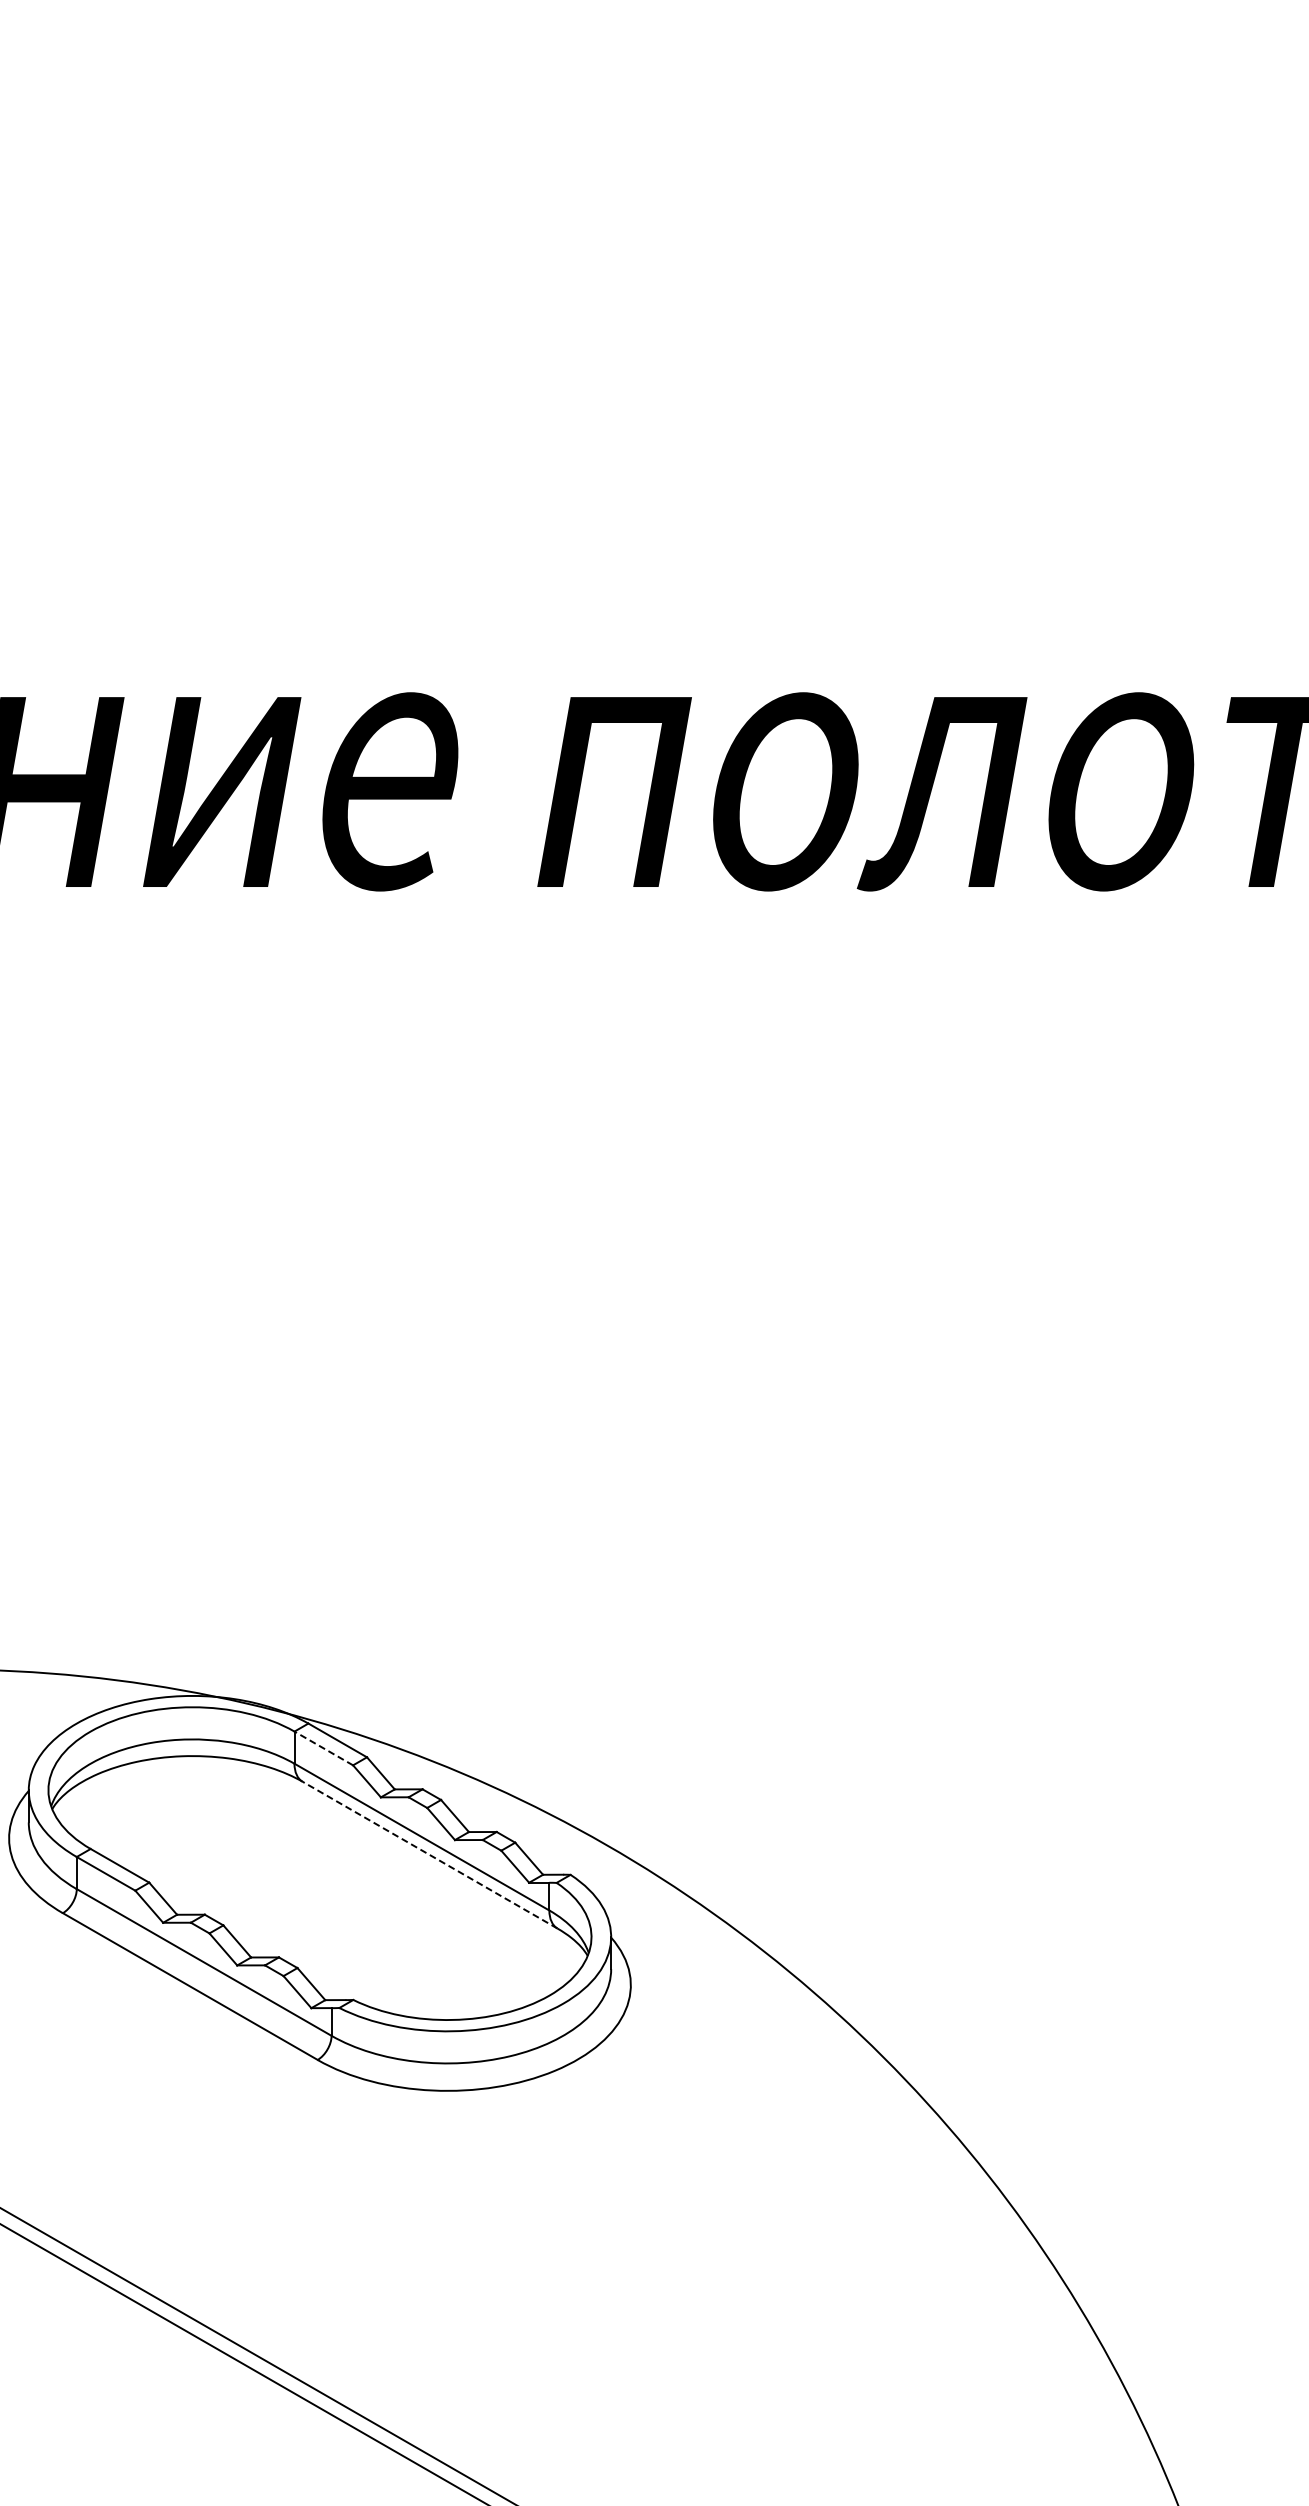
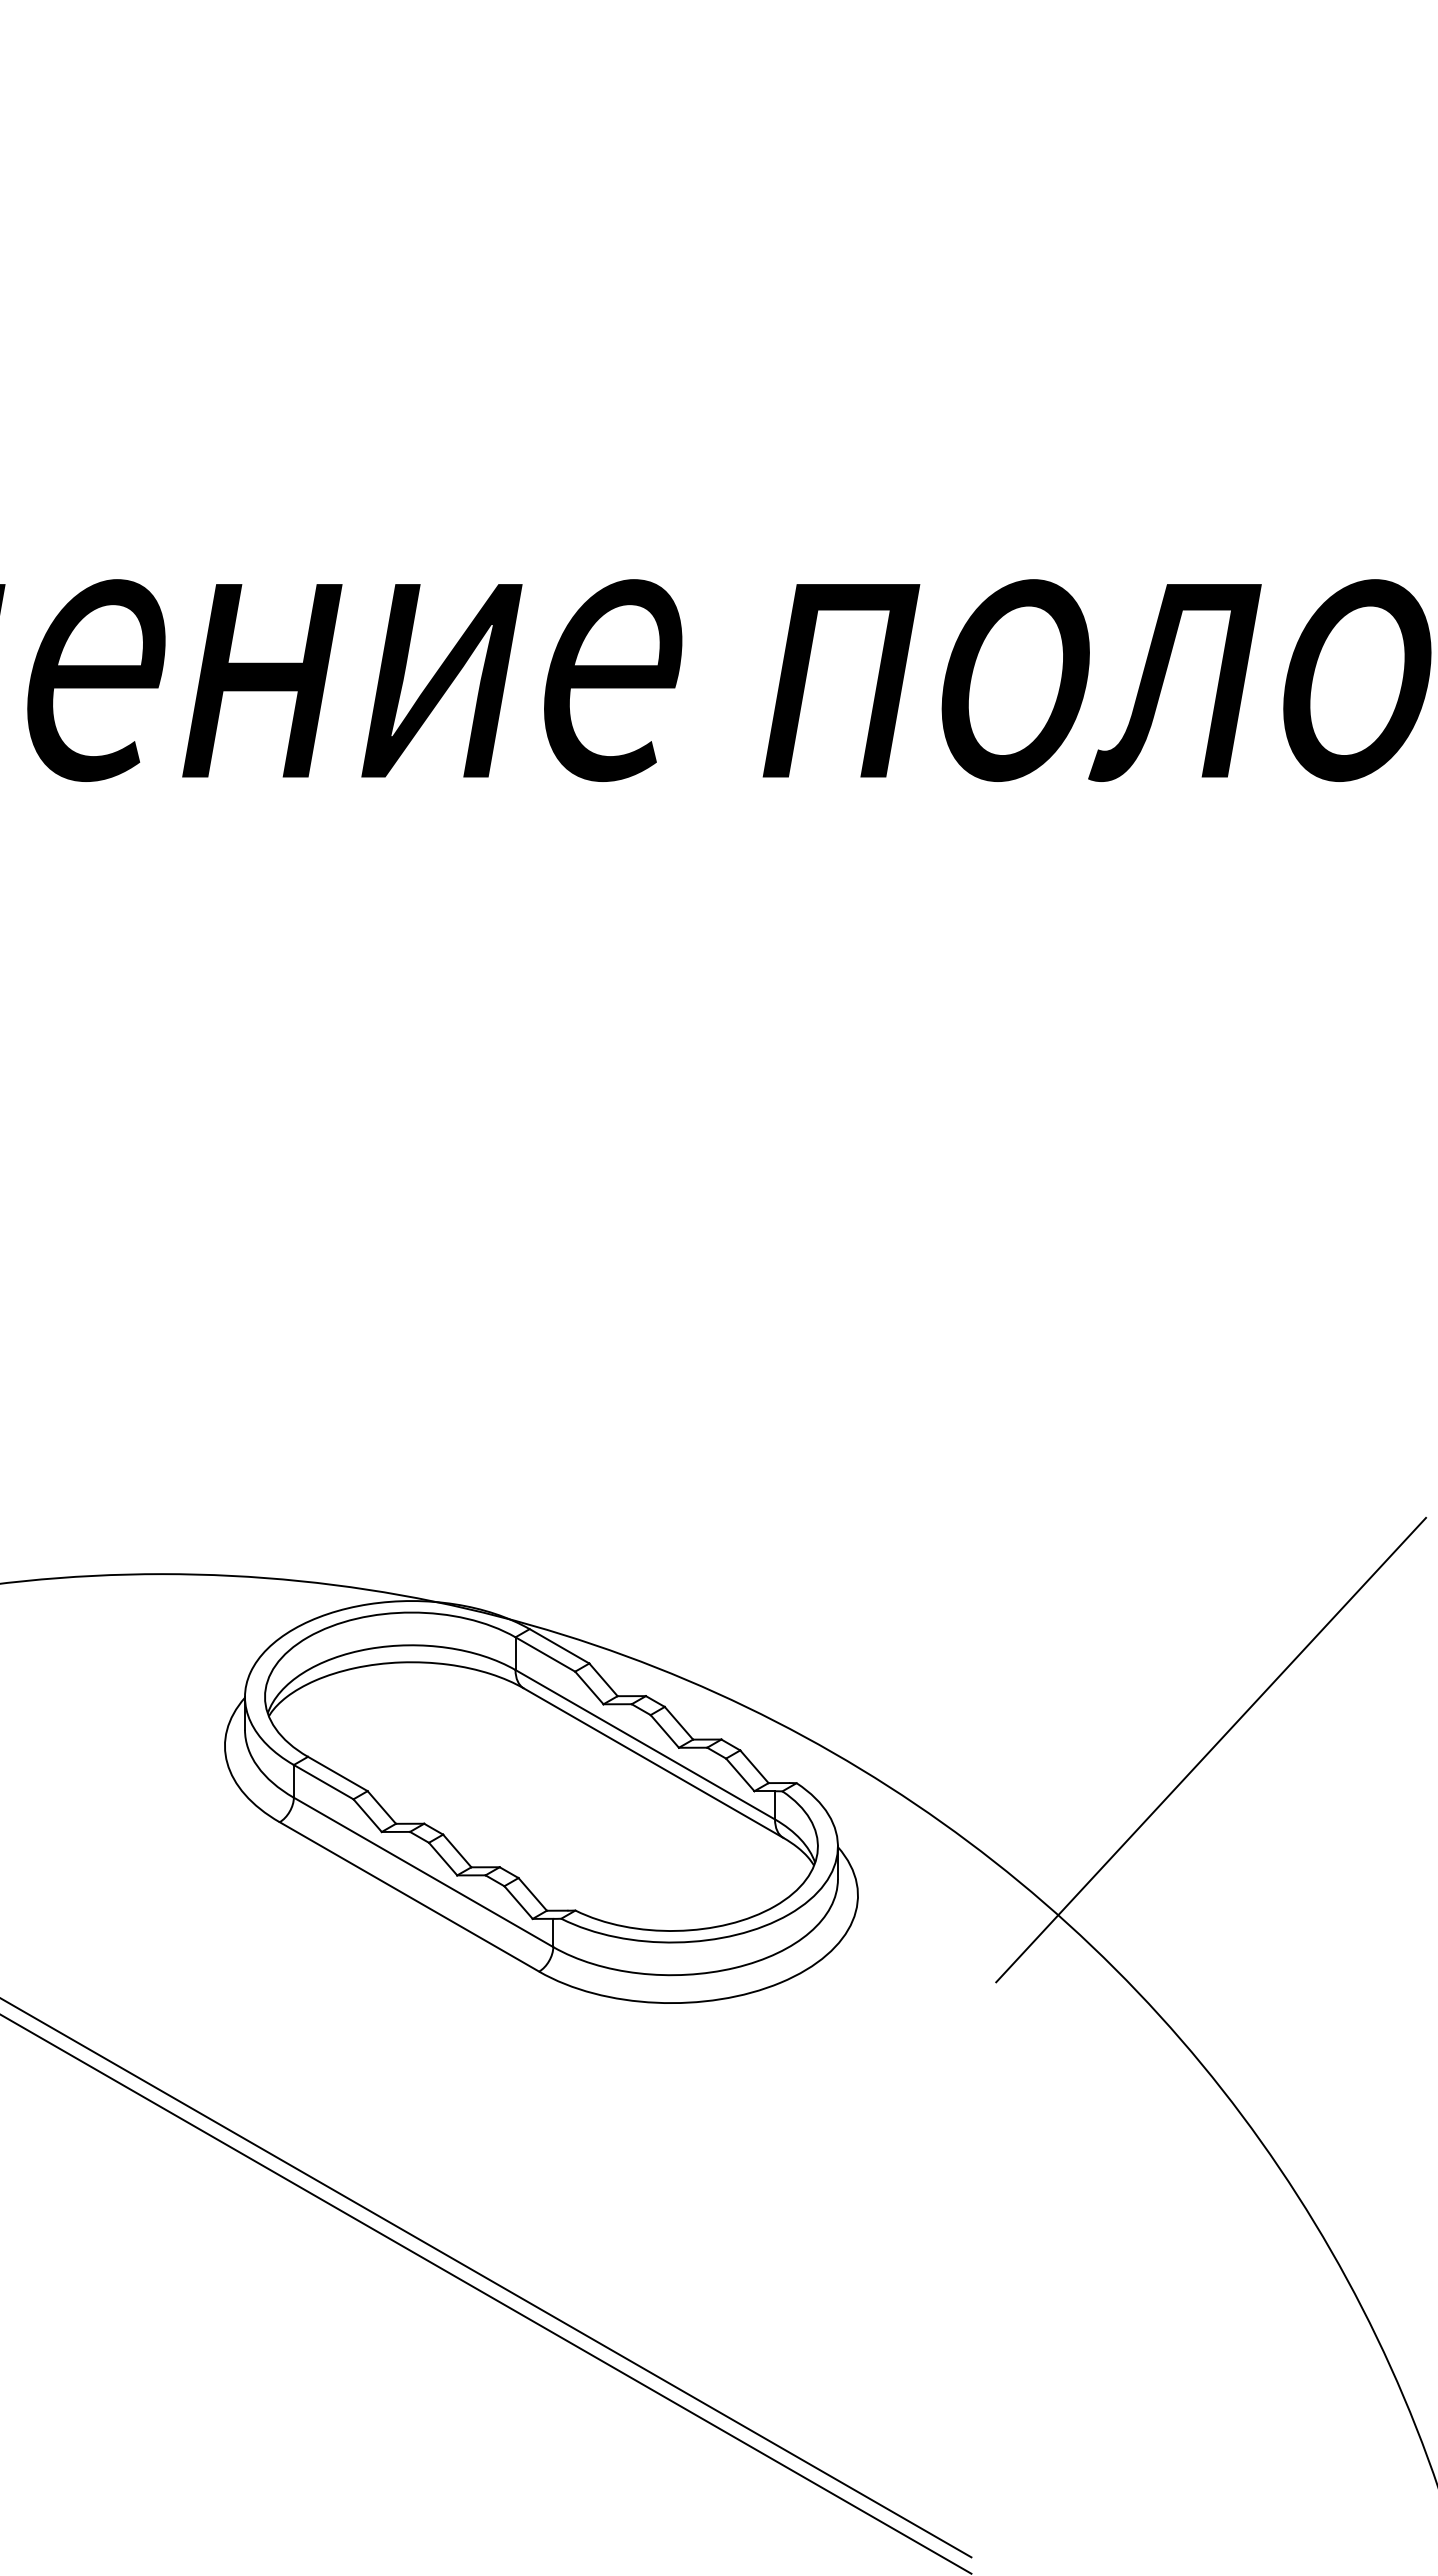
line: (322, 1748) -> (544, 1654), dashed -> solid
line: (978, 1841) -> (1211, 1749), added
line: (430, 1855) -> (653, 1763), dashed -> solid

